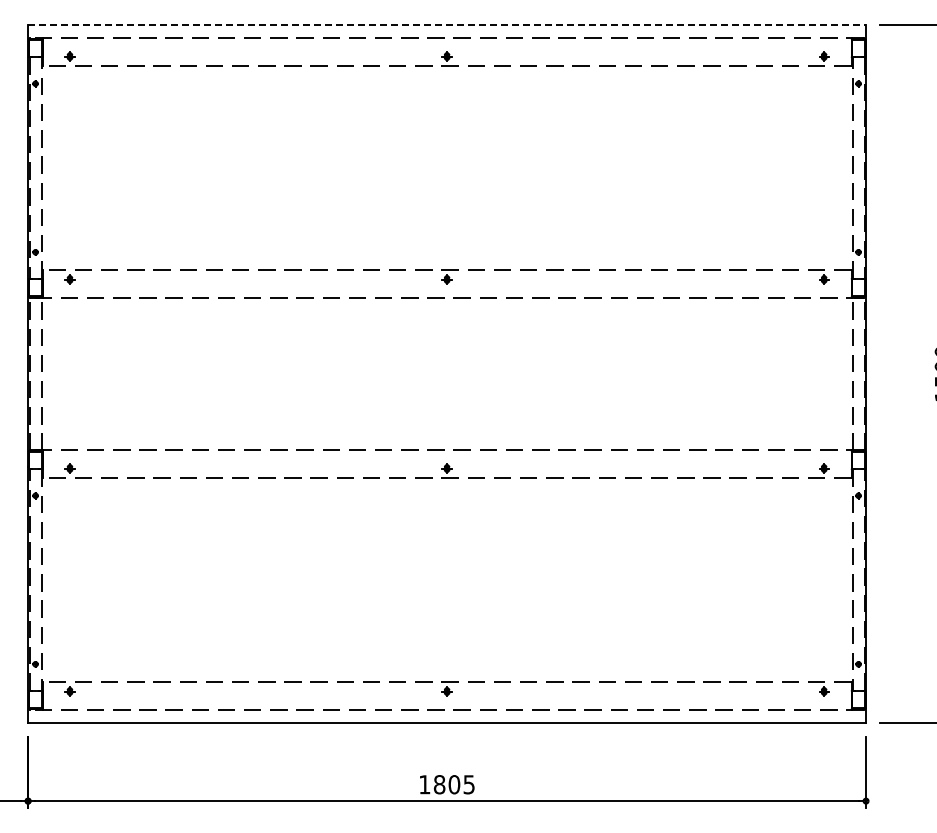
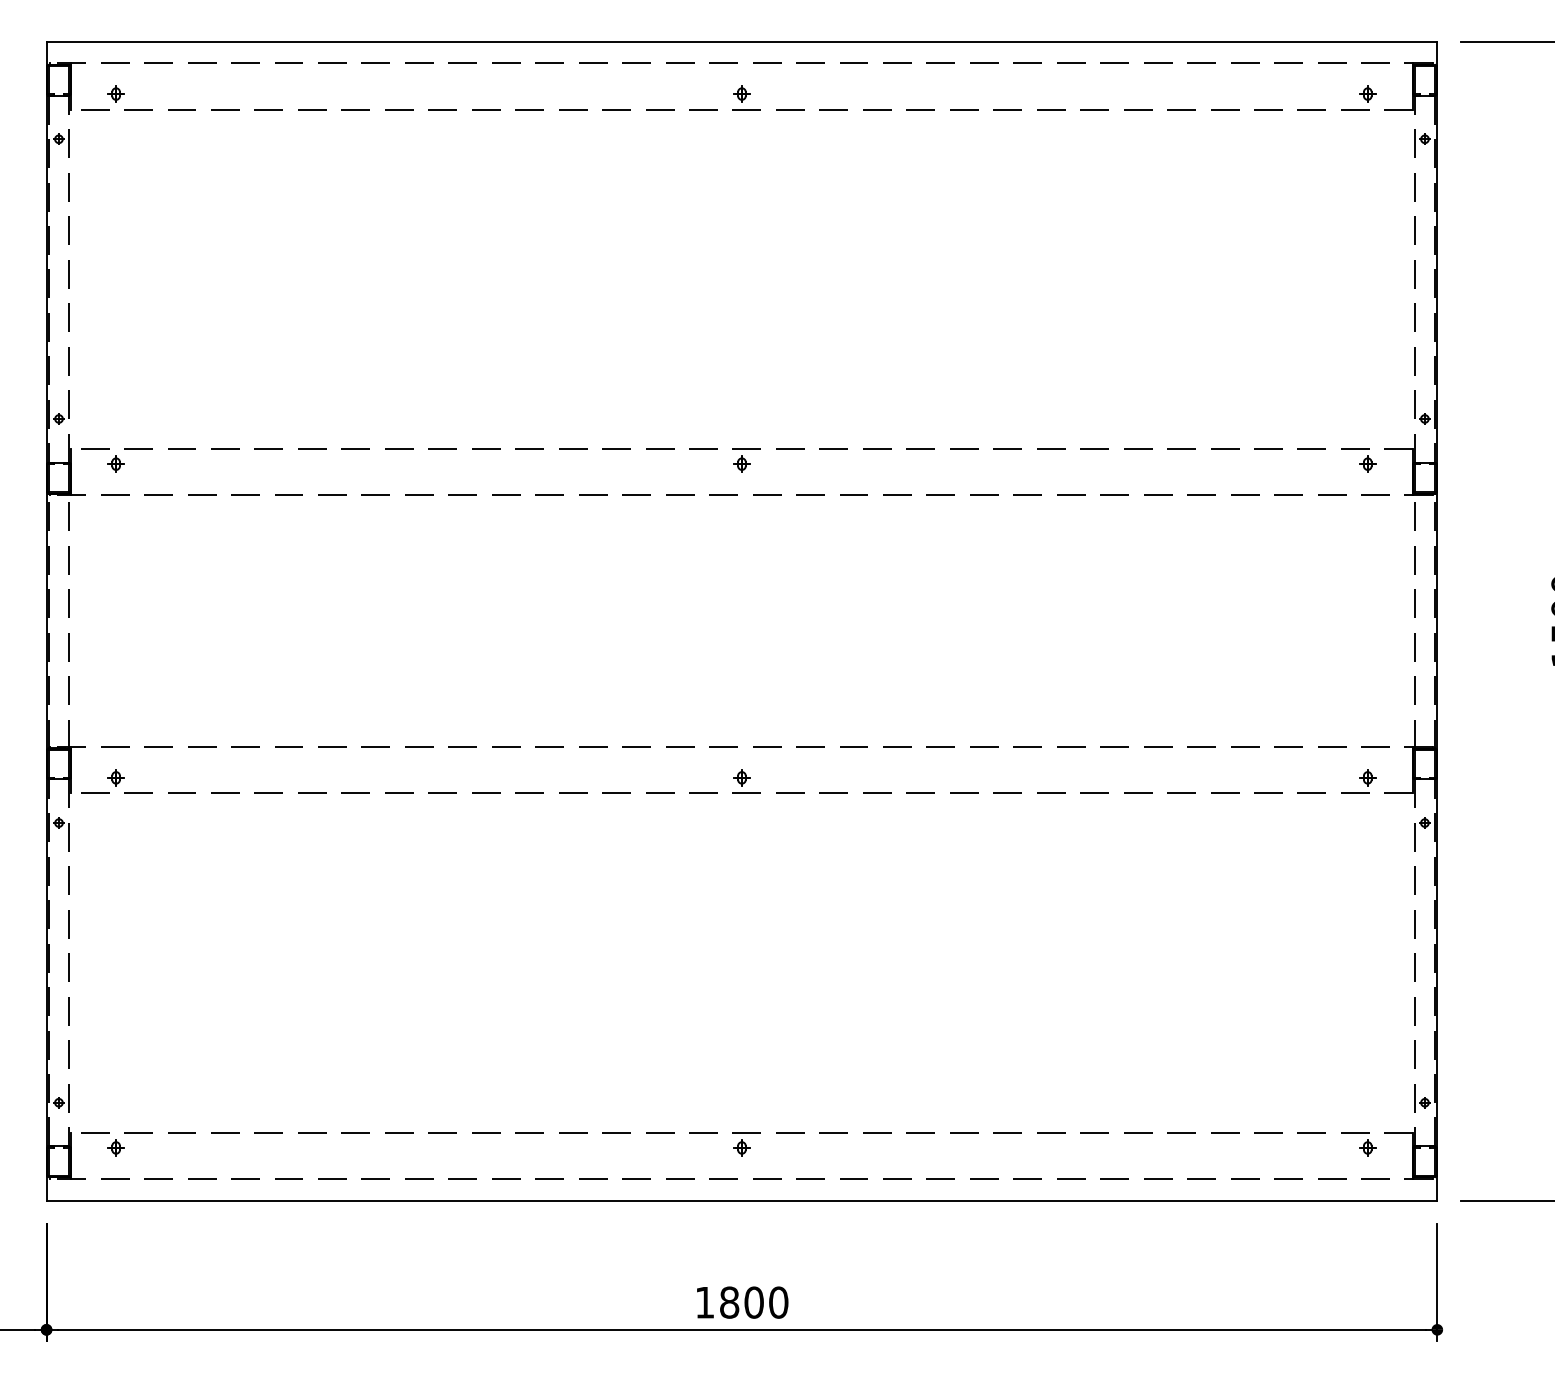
line: (447, 24) -> (742, 40), dashed -> solid
text: (469, 784) -> (779, 1302), 1805 -> 1800

